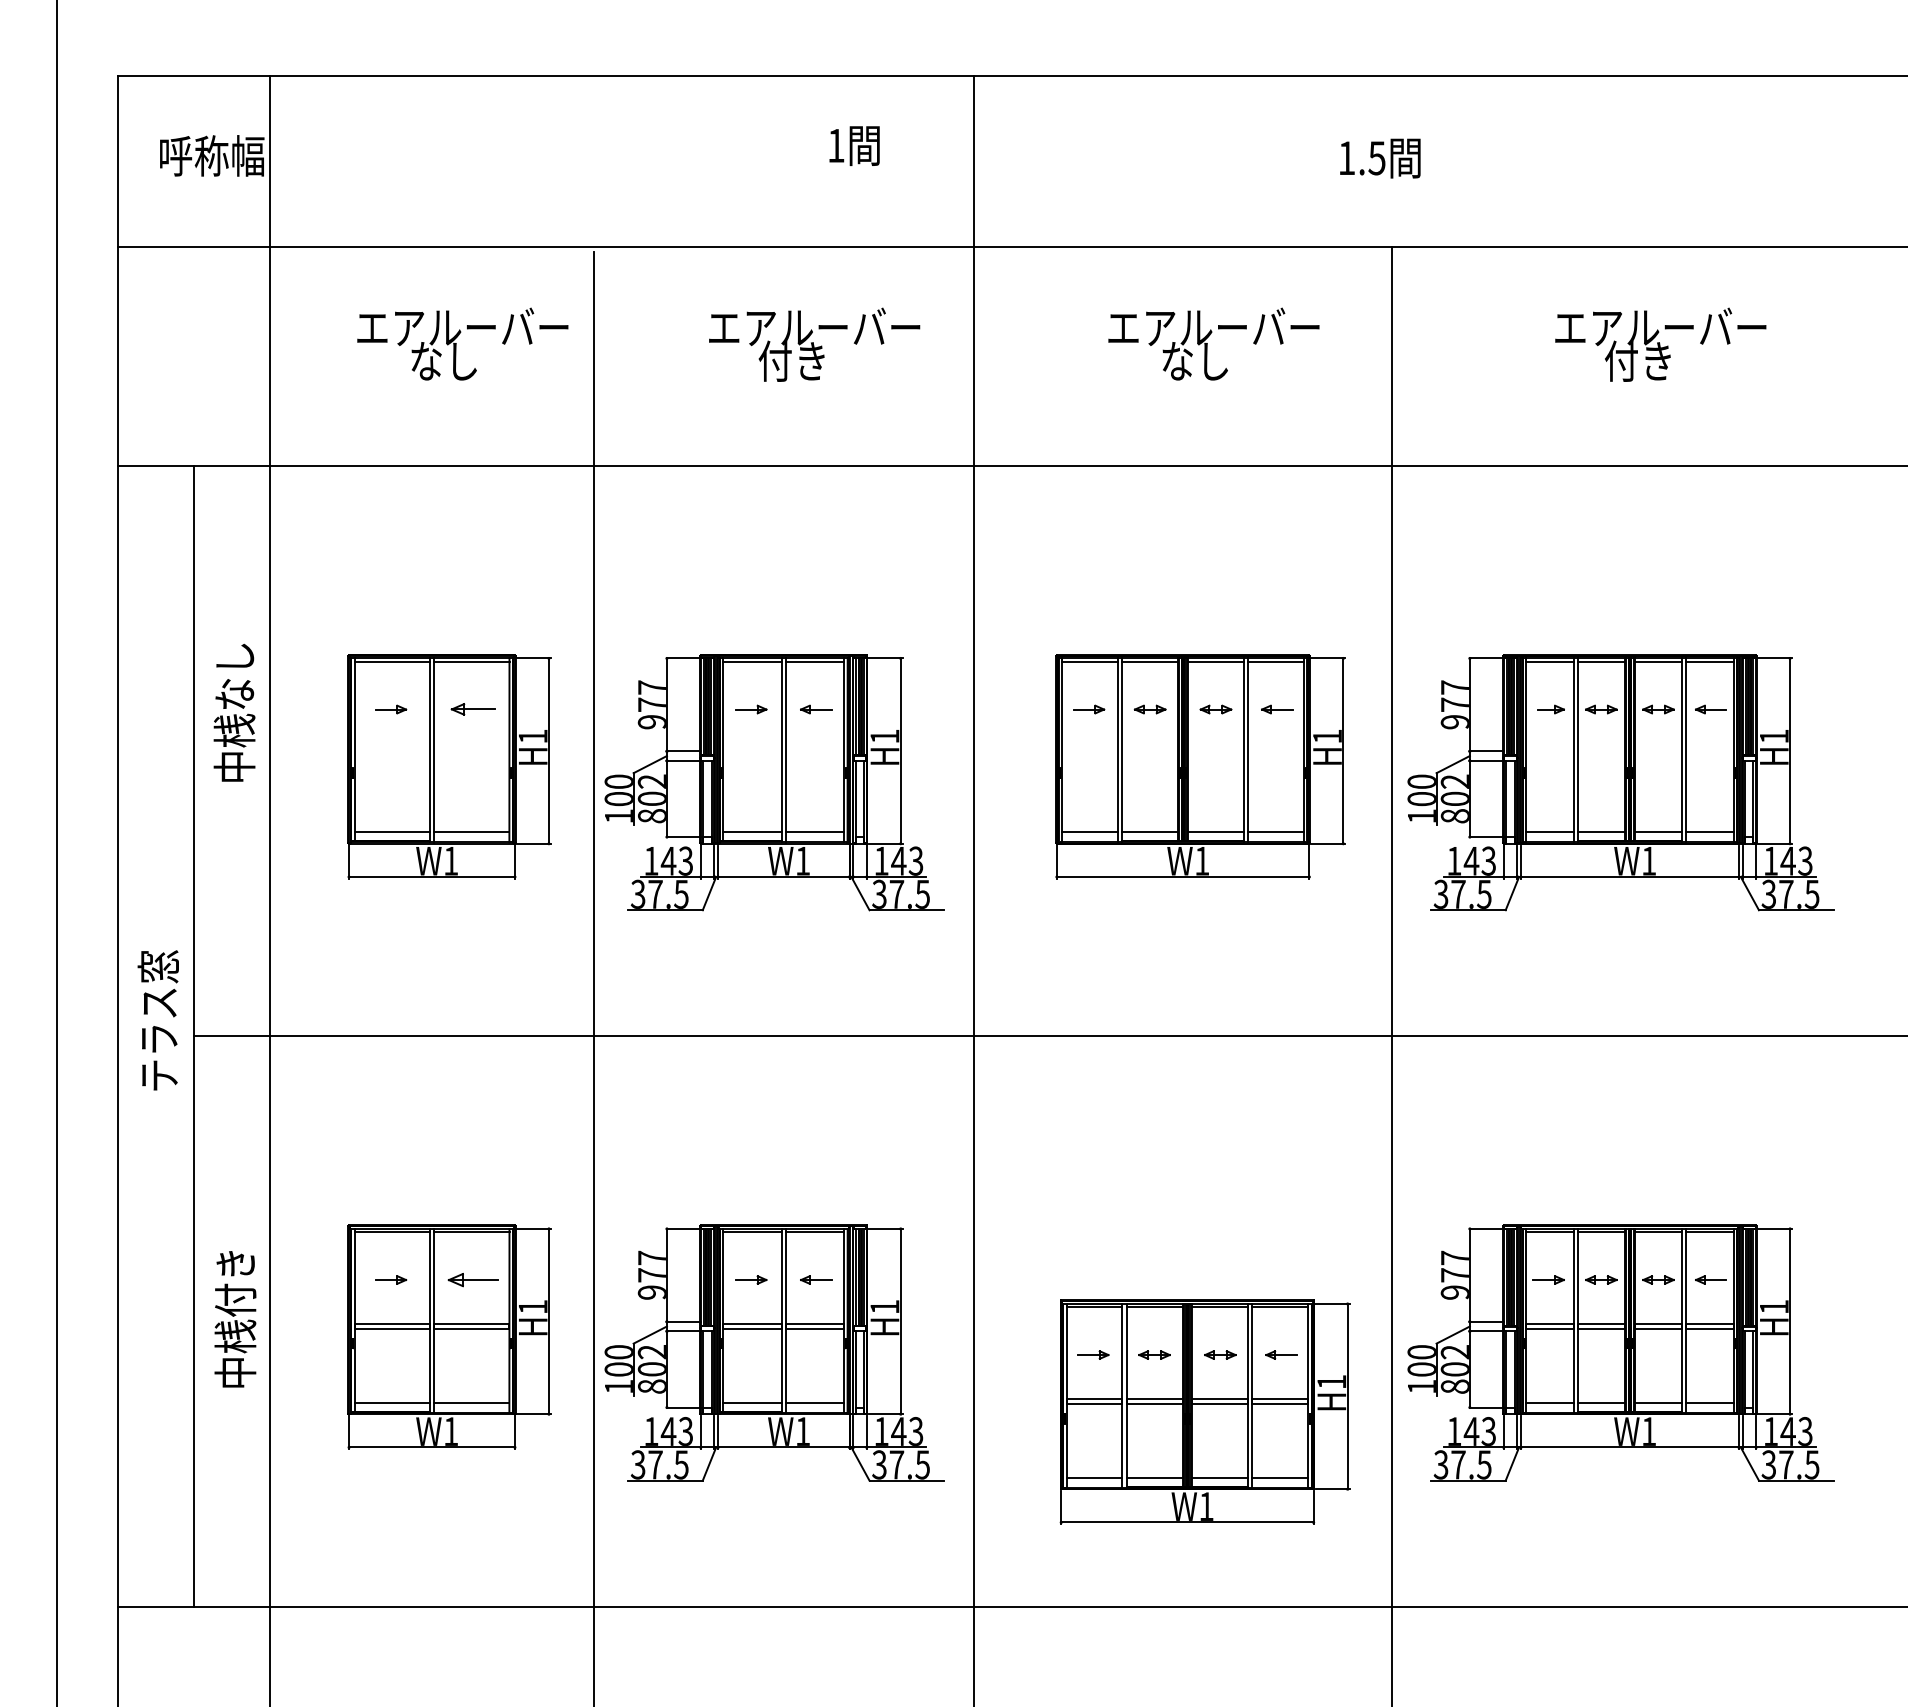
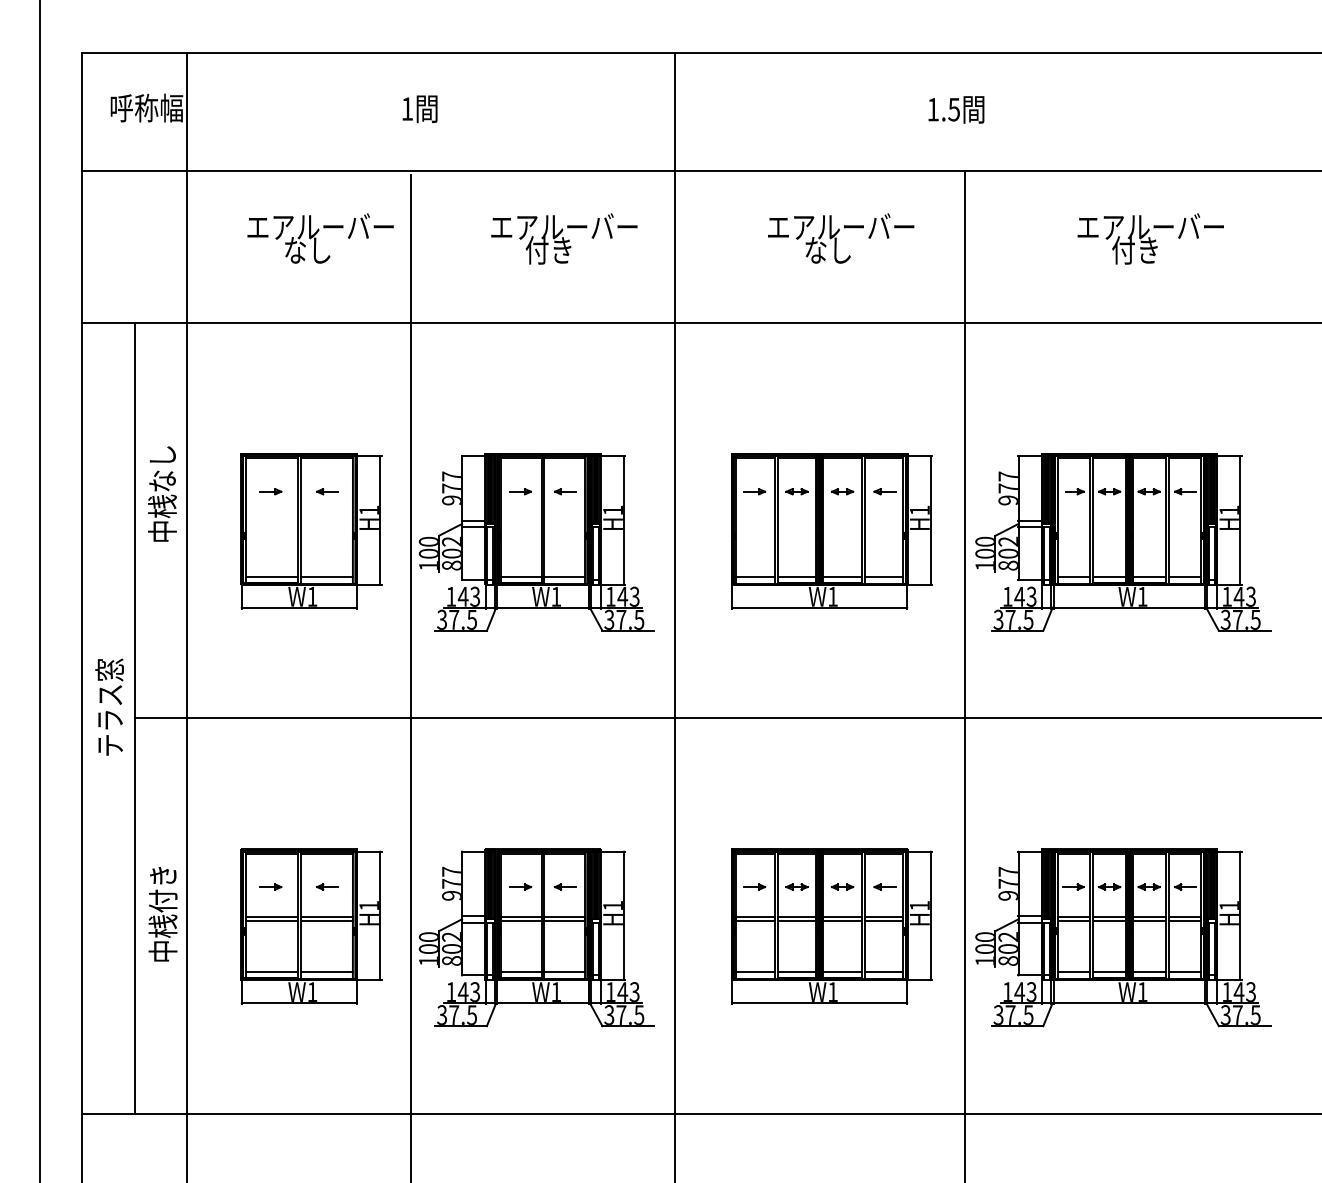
text: (853, 146) -> (419, 109), moved
part: (472, 709) -> (327, 491), size x0.71
part: (472, 1279) -> (327, 886), size x0.62
part: (1204, 1411) -> (831, 926), moved

